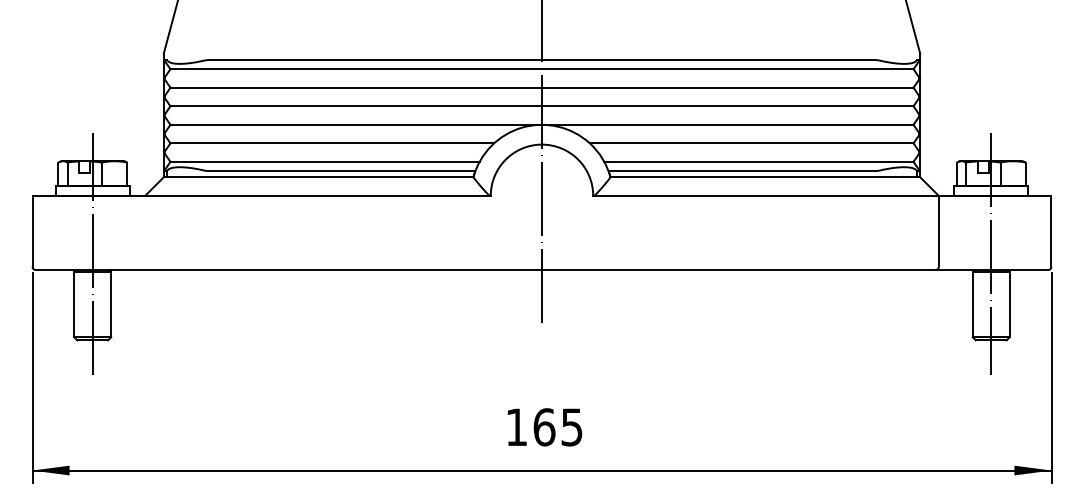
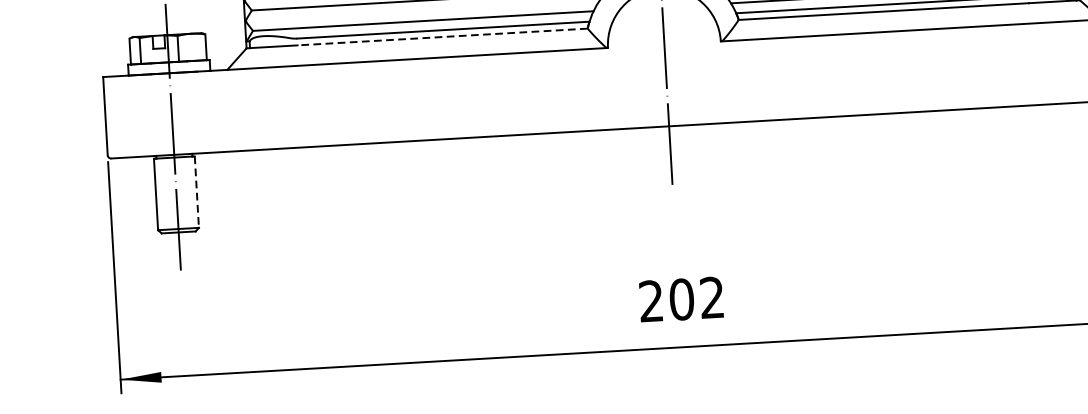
line: (341, 177) -> (442, 37), solid -> dashed
line: (111, 305) -> (197, 192), solid -> dashed
text: (544, 427) -> (681, 299), 165 -> 202

